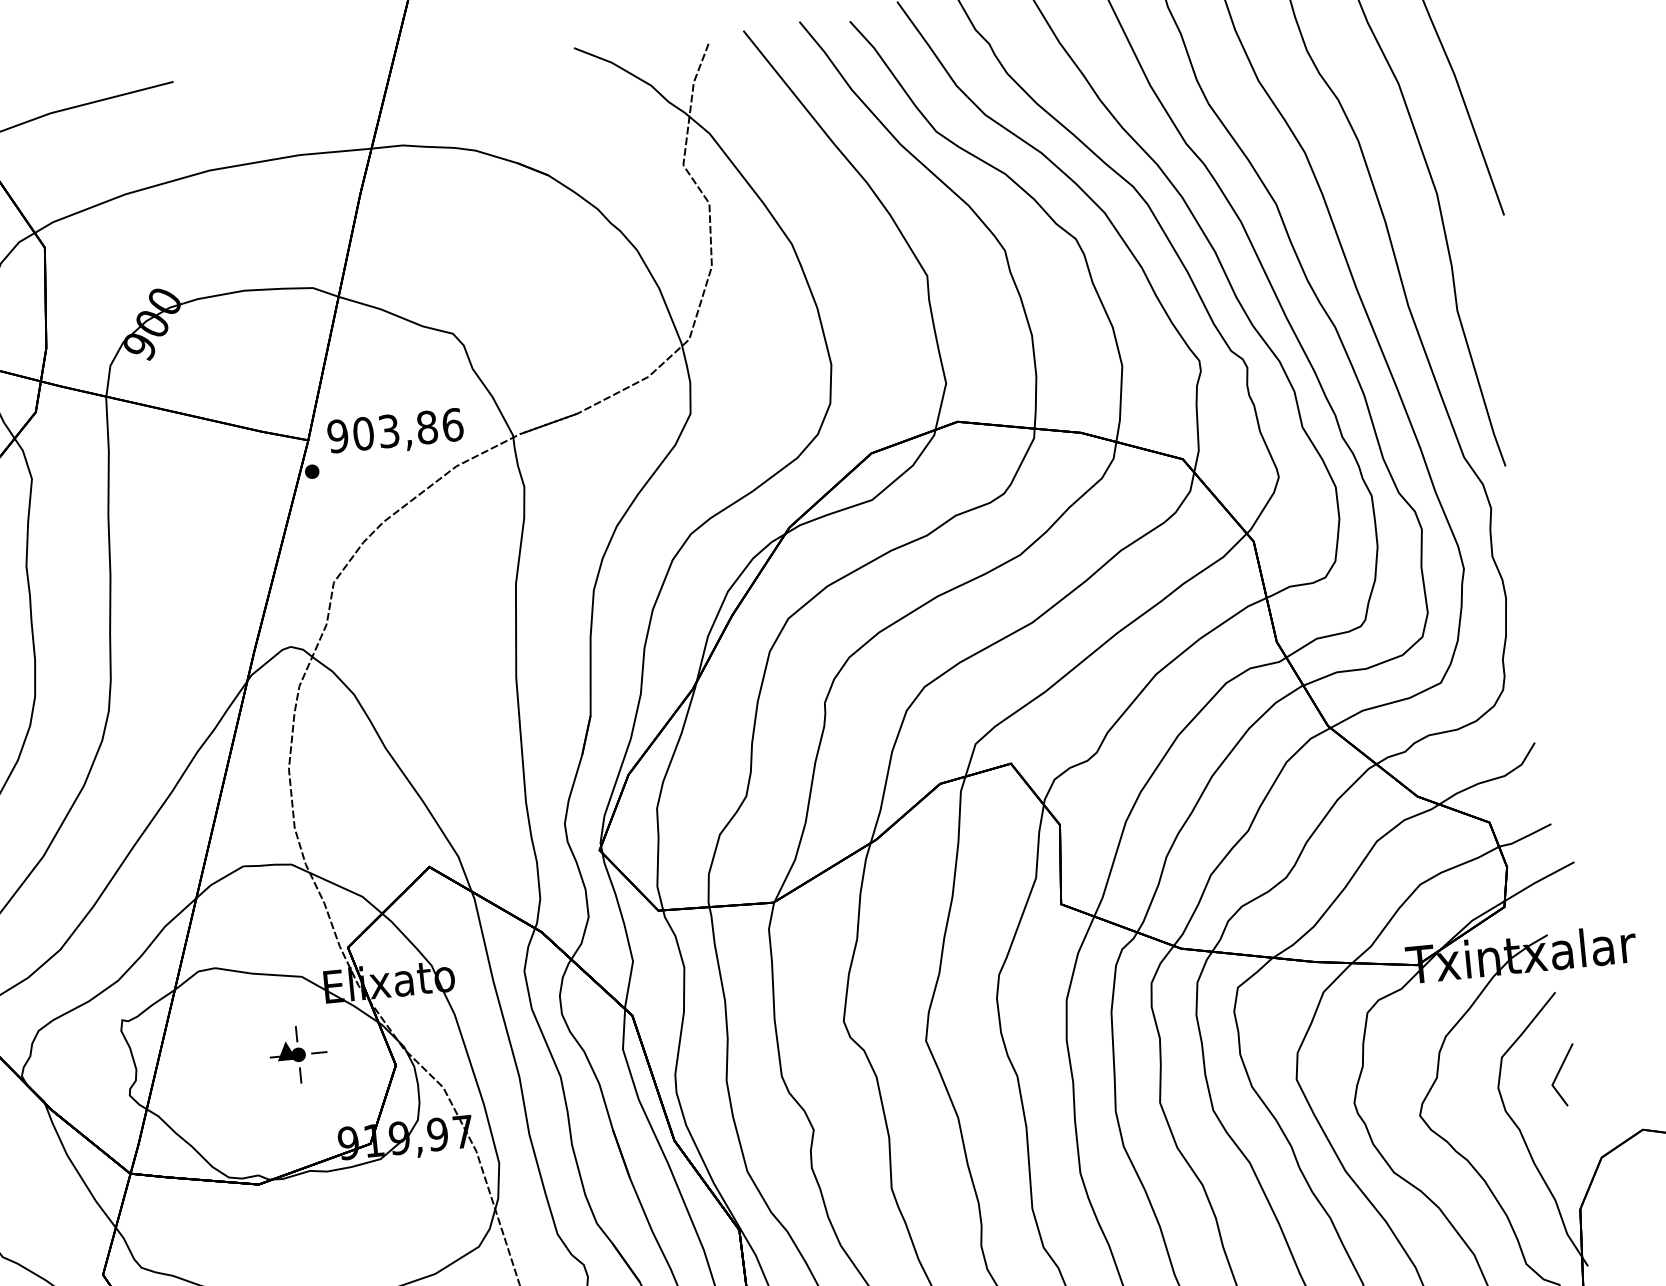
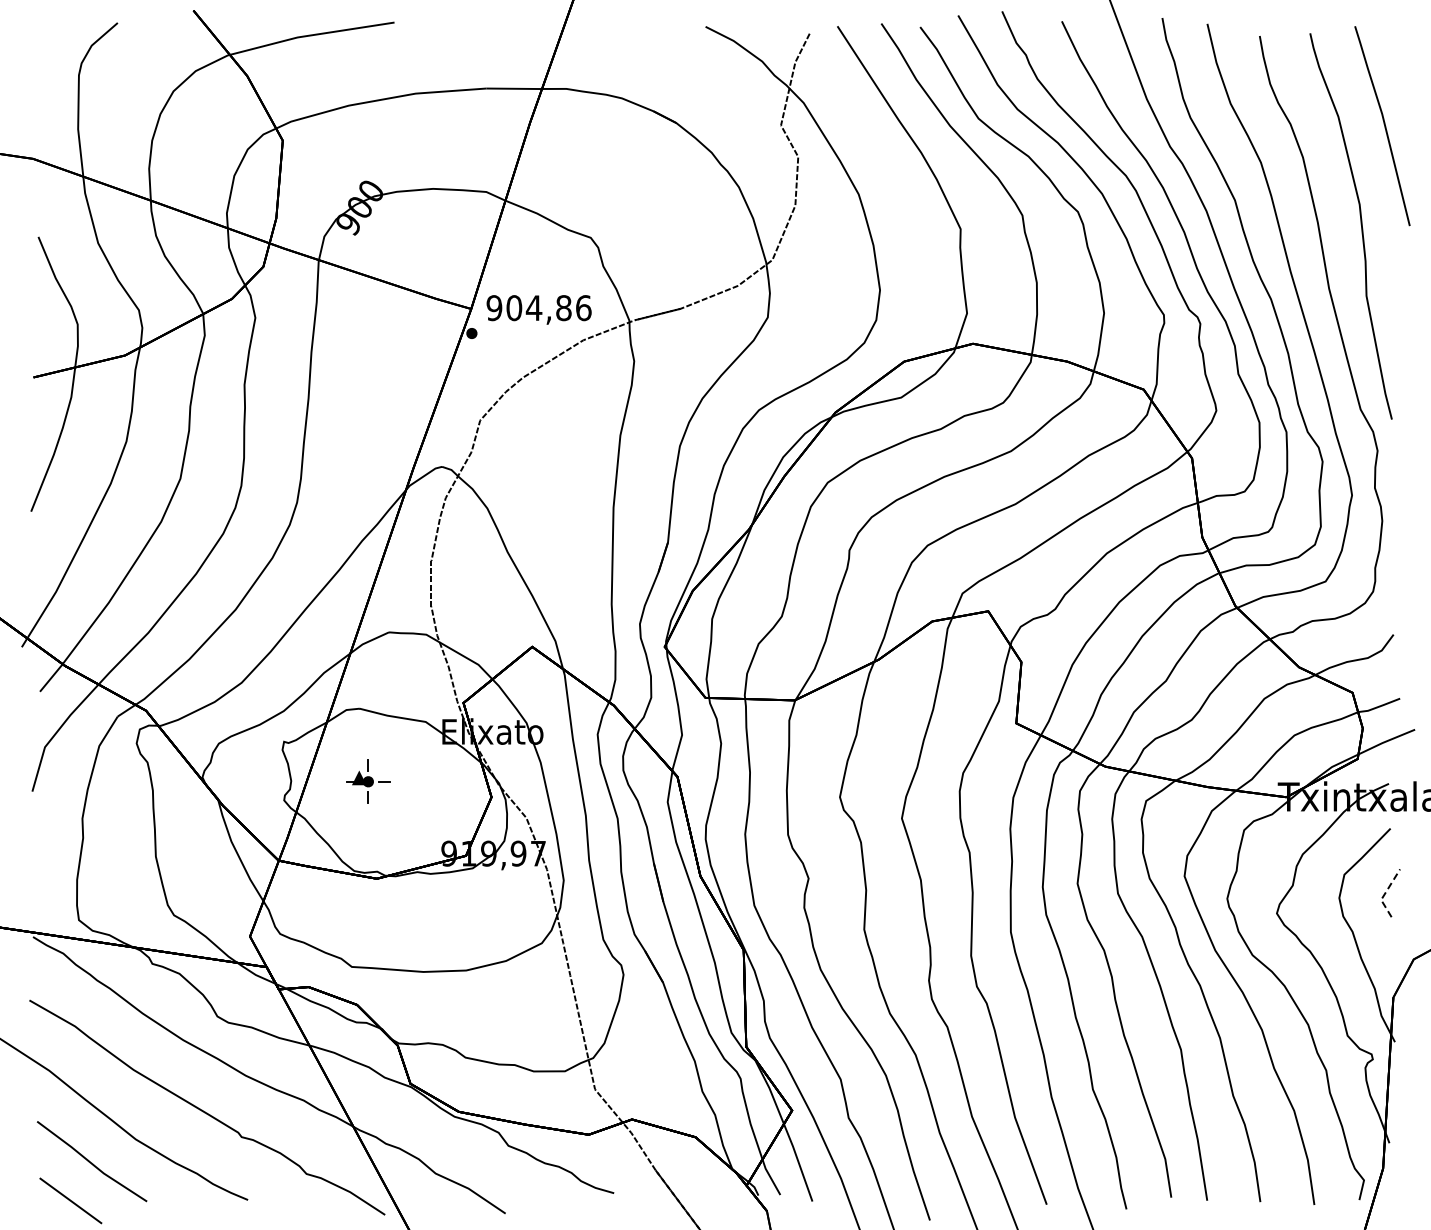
text: (388, 431) -> (533, 308), 903,86 -> 904,86
part: (298, 1054) -> (368, 781), moved
line: (1555, 1077) -> (1384, 894), solid -> dashed

